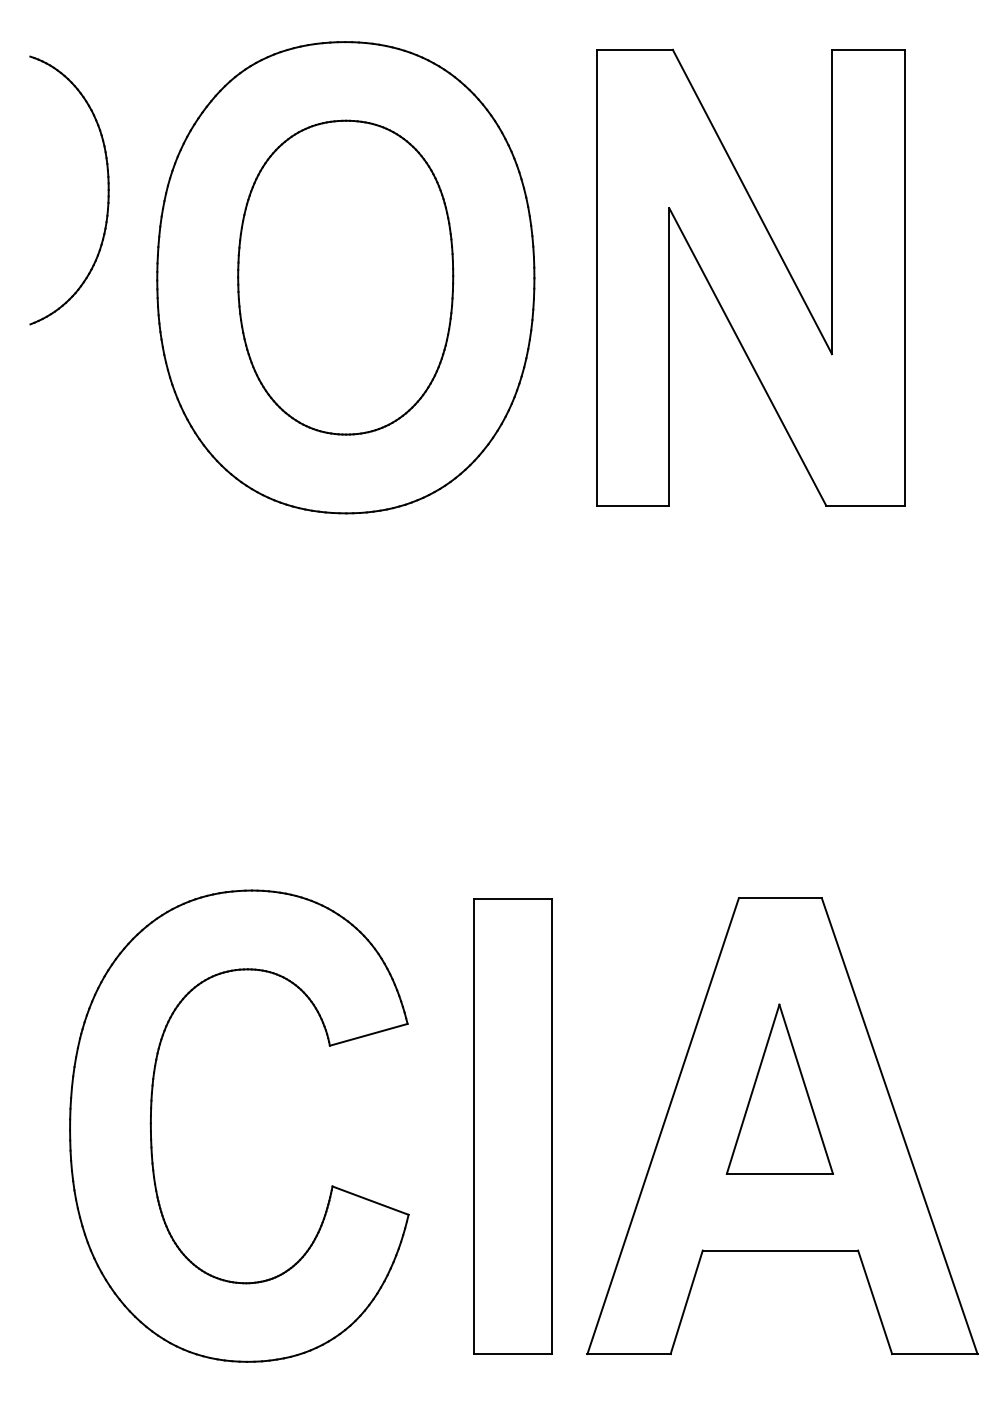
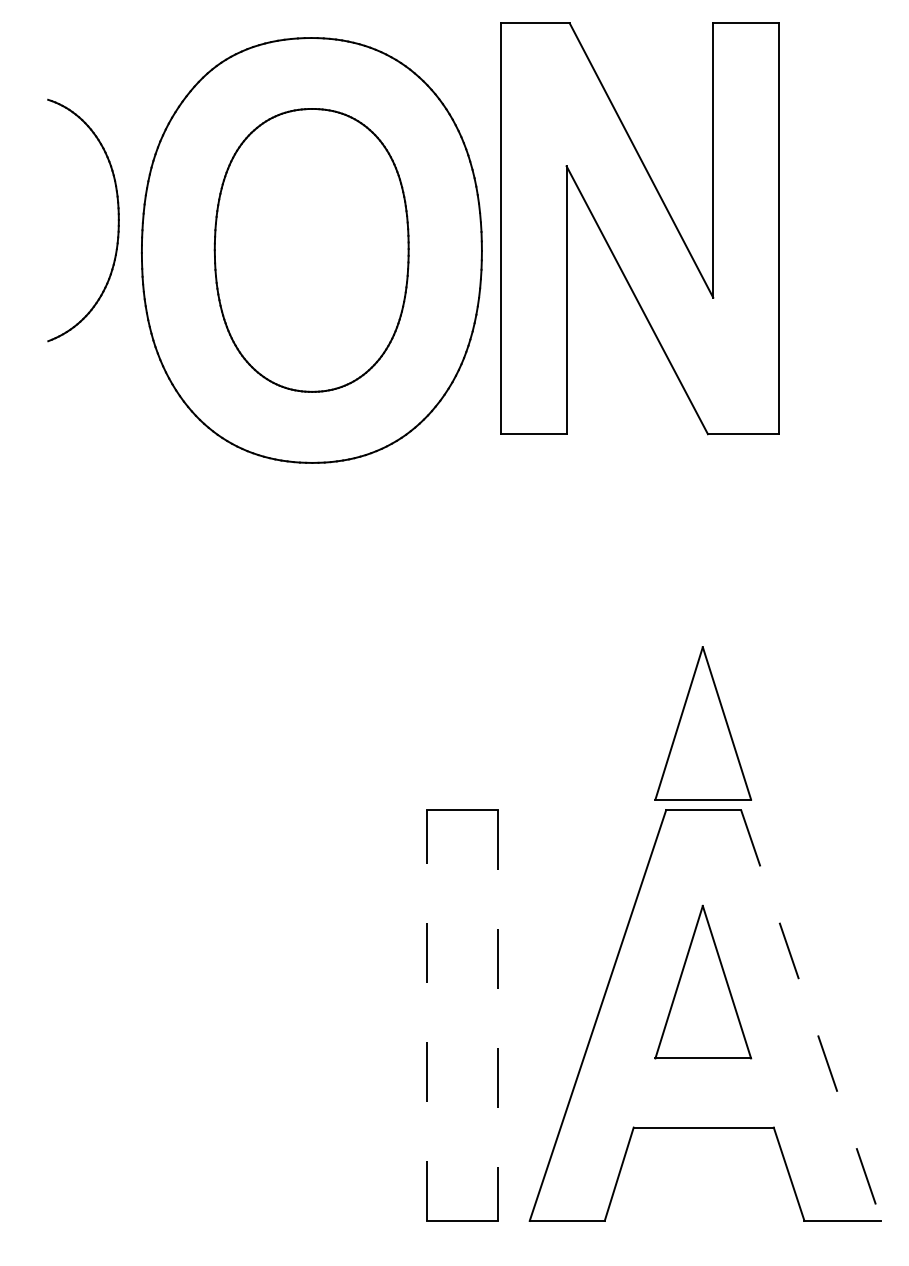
part: (107, 190) -> (117, 220), moved
part: (750, 277) -> (639, 228), moved
part: (779, 801) -> (702, 722), added
part: (151, 1125) -> (136, 1014), removed
line: (473, 1126) -> (427, 1015), solid -> dashed
line: (552, 1126) -> (498, 1015), solid -> dashed
line: (899, 1126) -> (811, 1015), solid -> dashed

